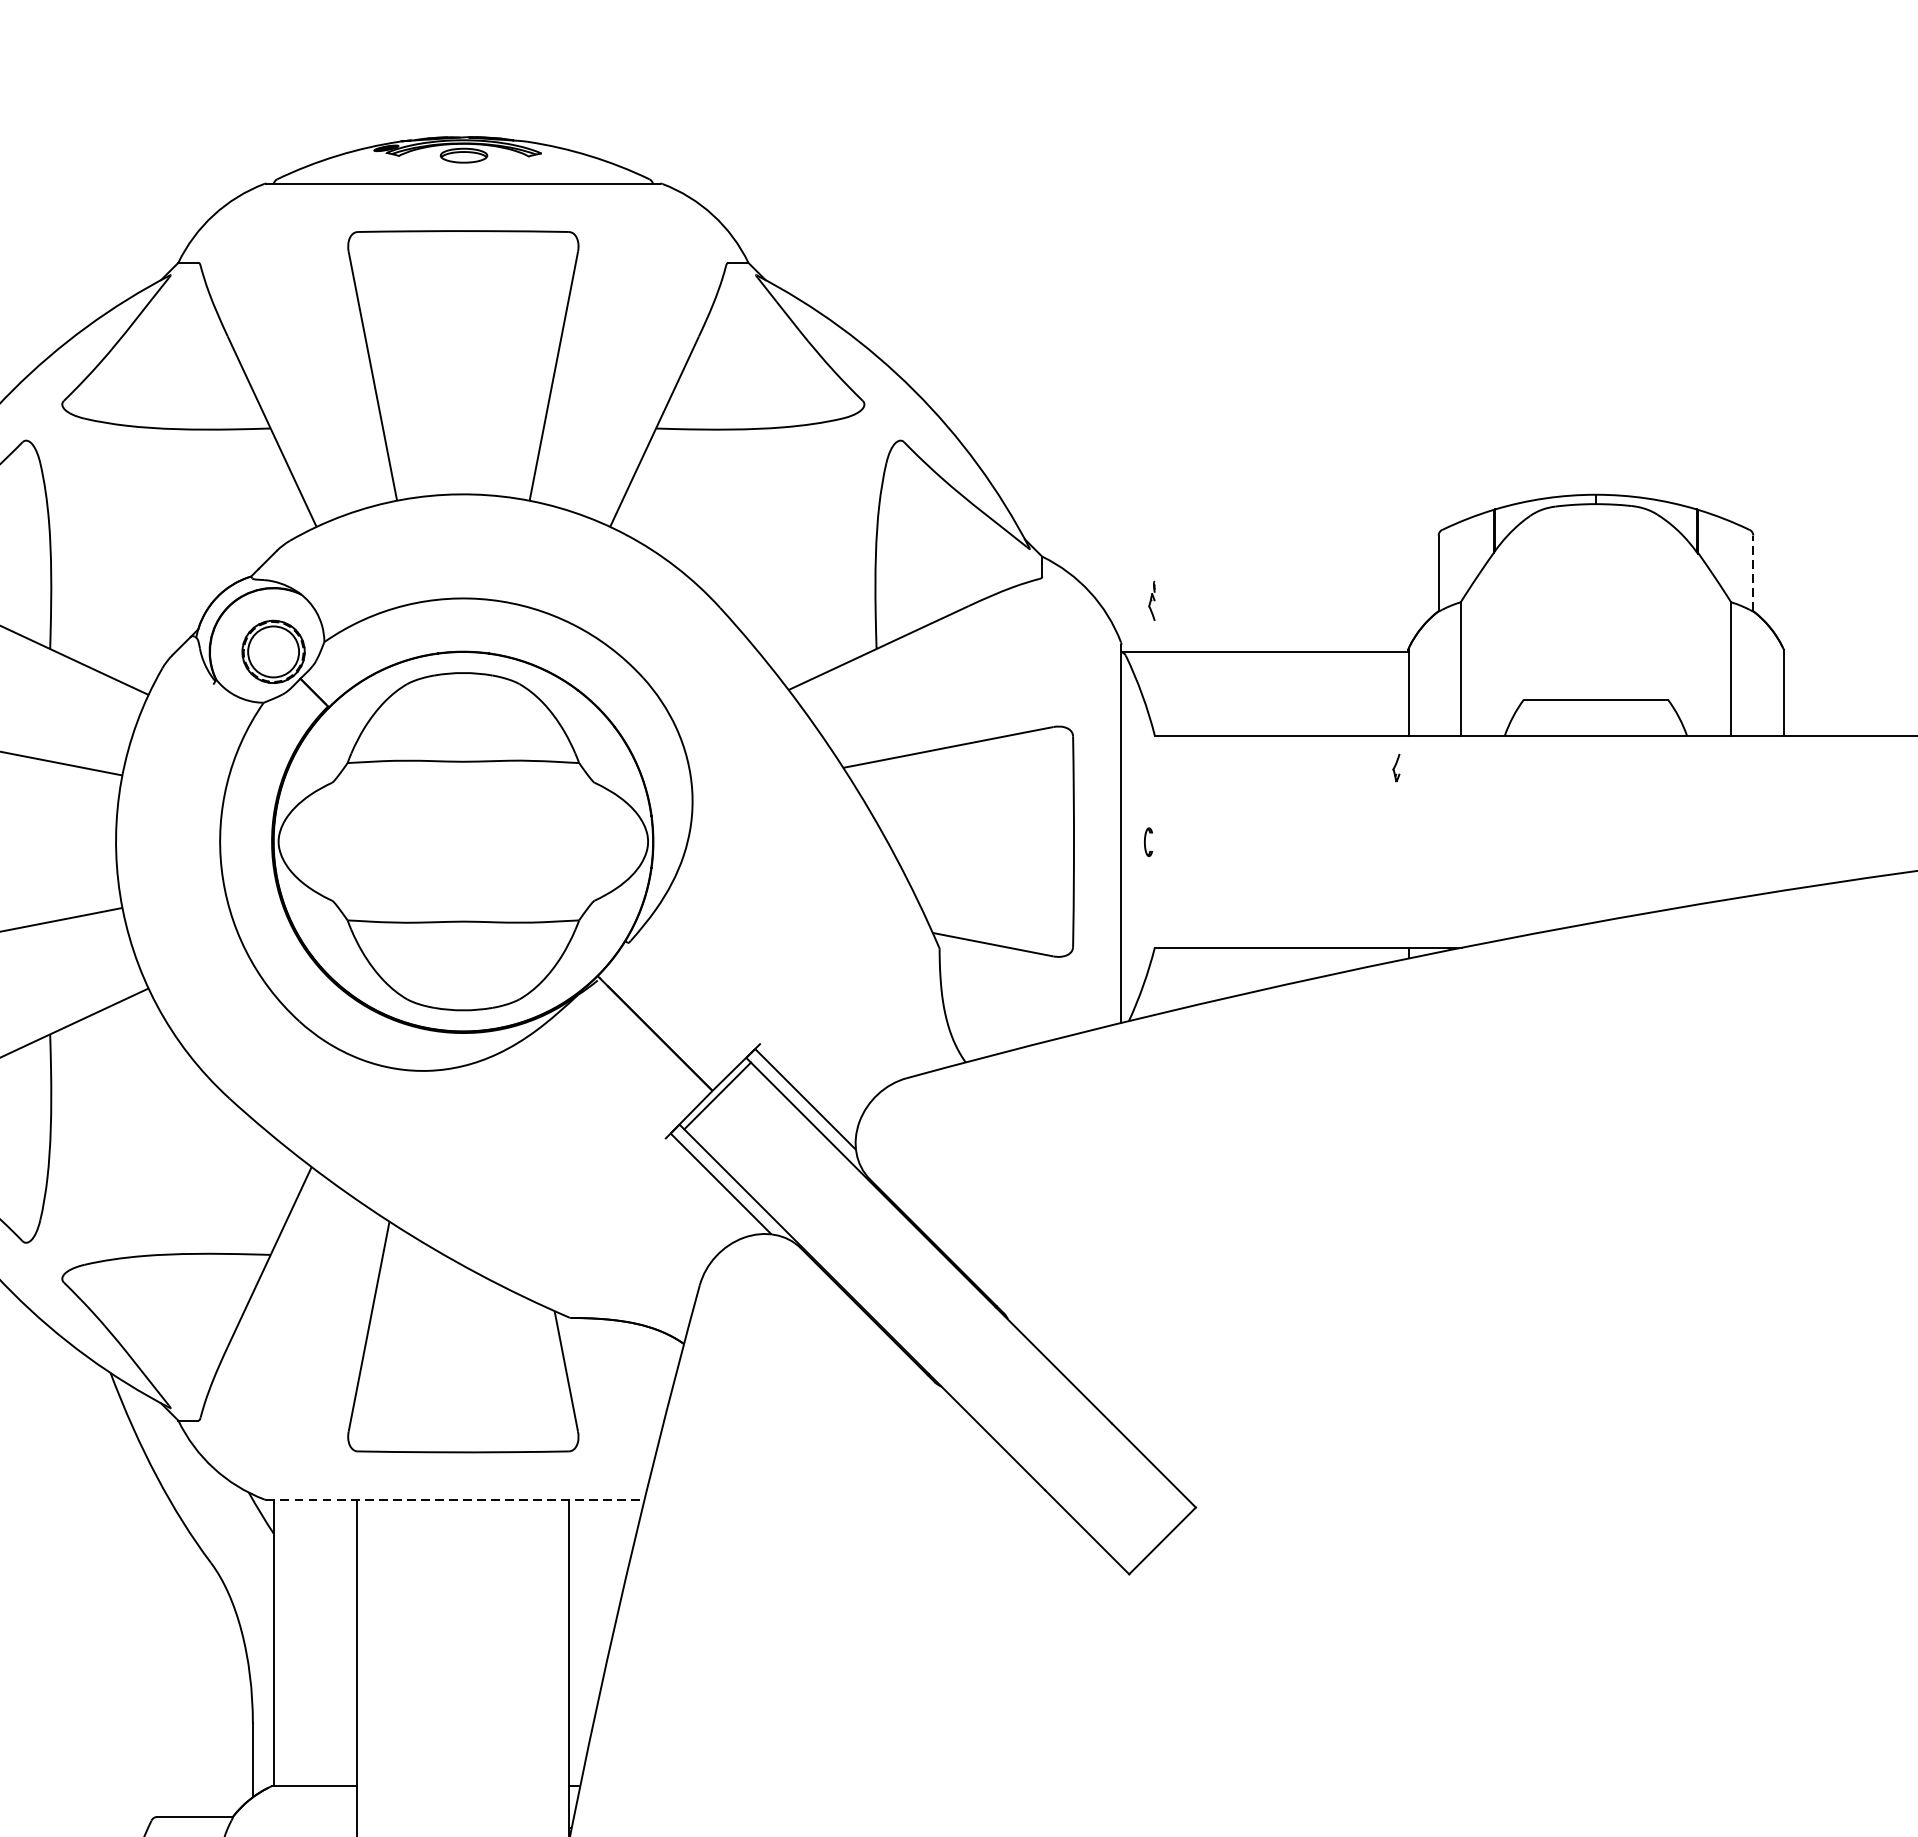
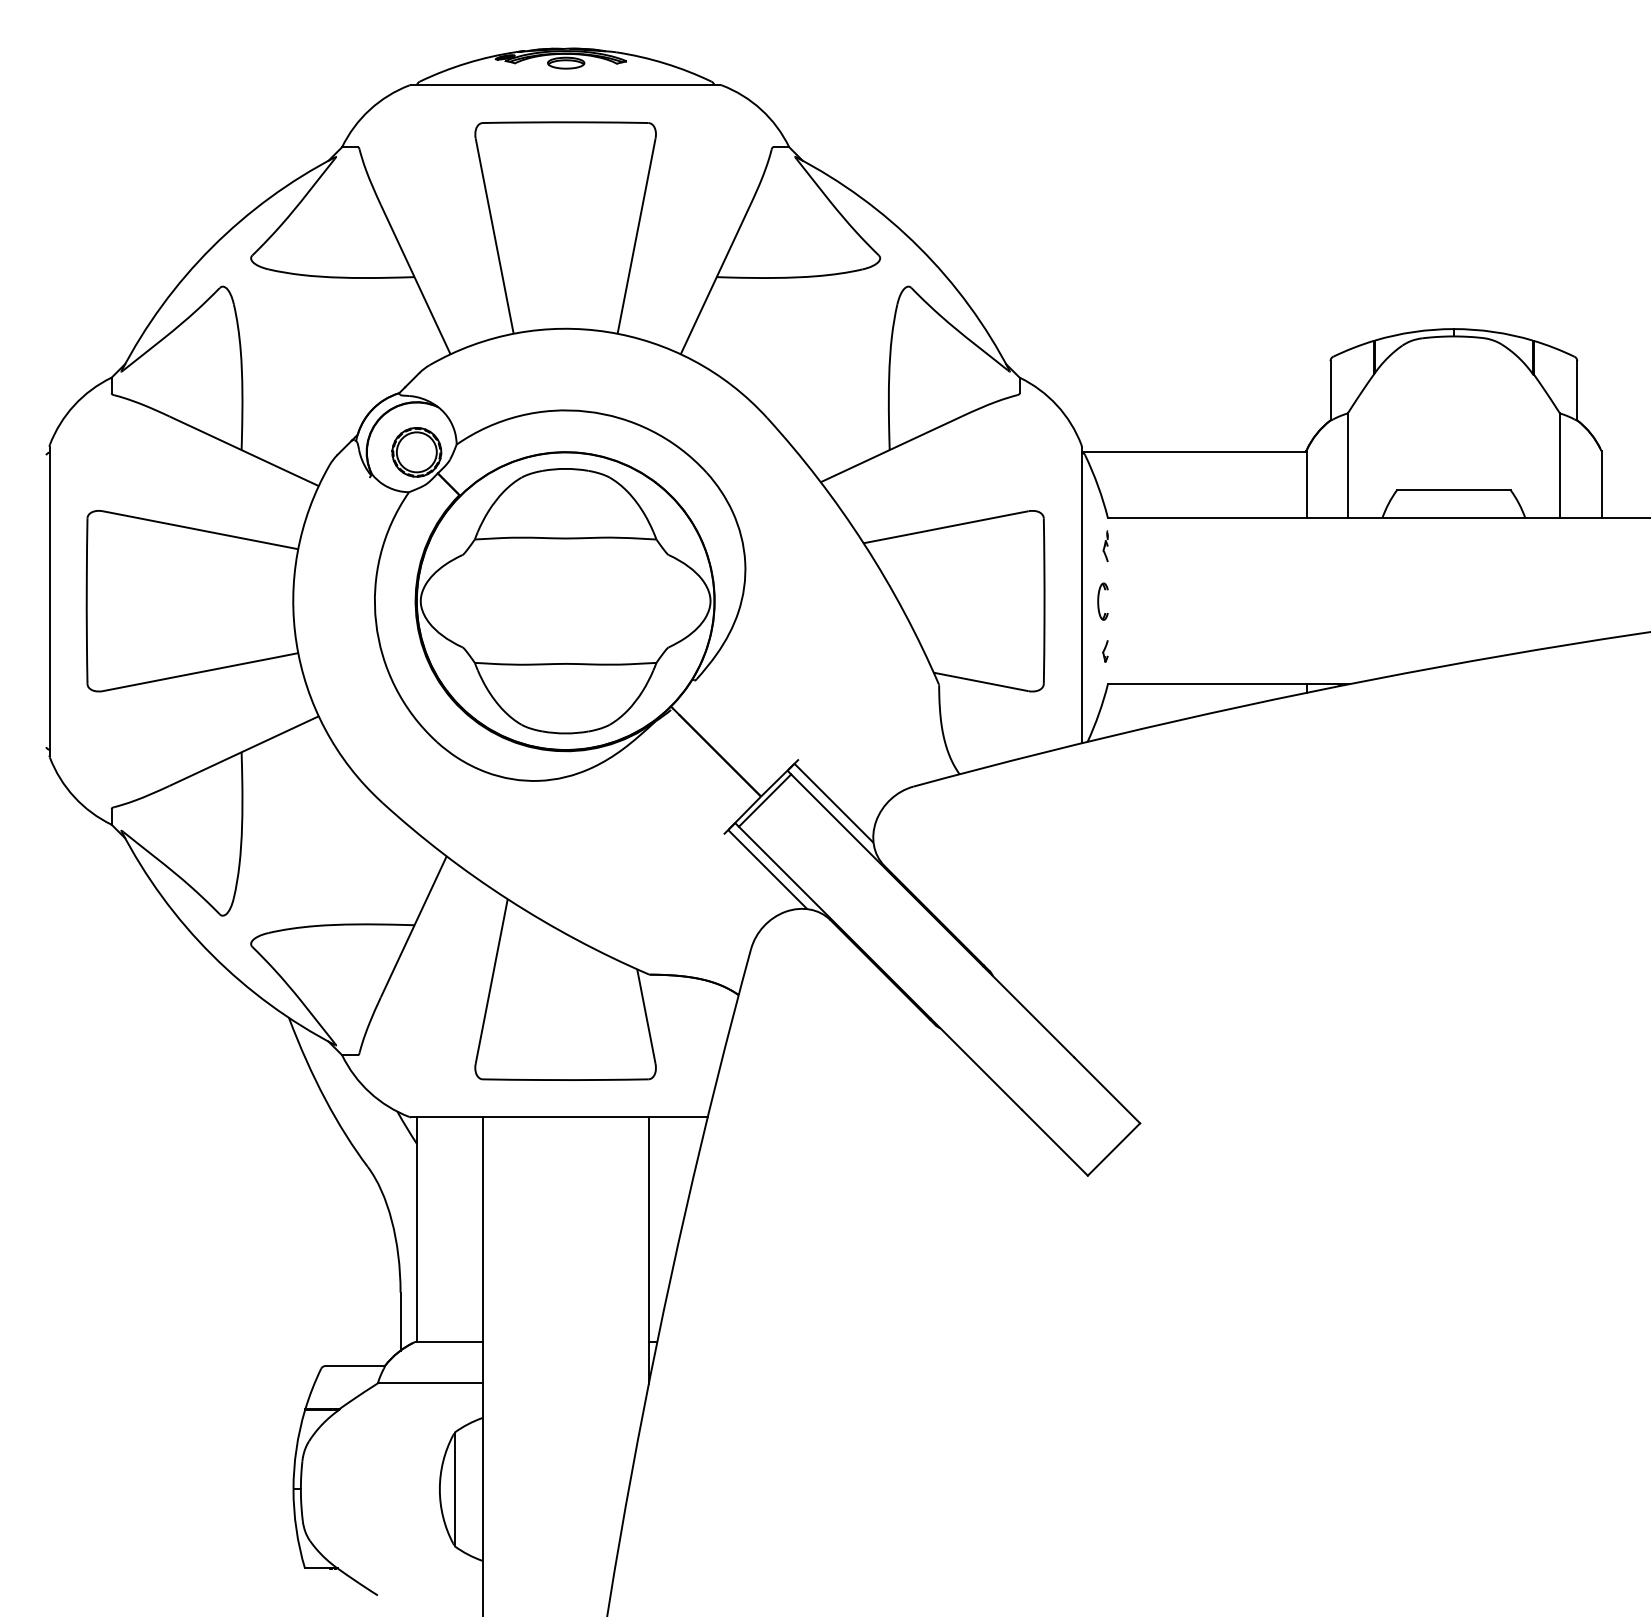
line: (1753, 573) -> (1577, 390), dashed -> solid
part: (1151, 601) -> (1105, 546), moved
part: (1396, 768) -> (1105, 651), moved
part: (1147, 842) -> (1102, 601), size x1.67
line: (456, 1500) -> (560, 1117), dashed -> solid

